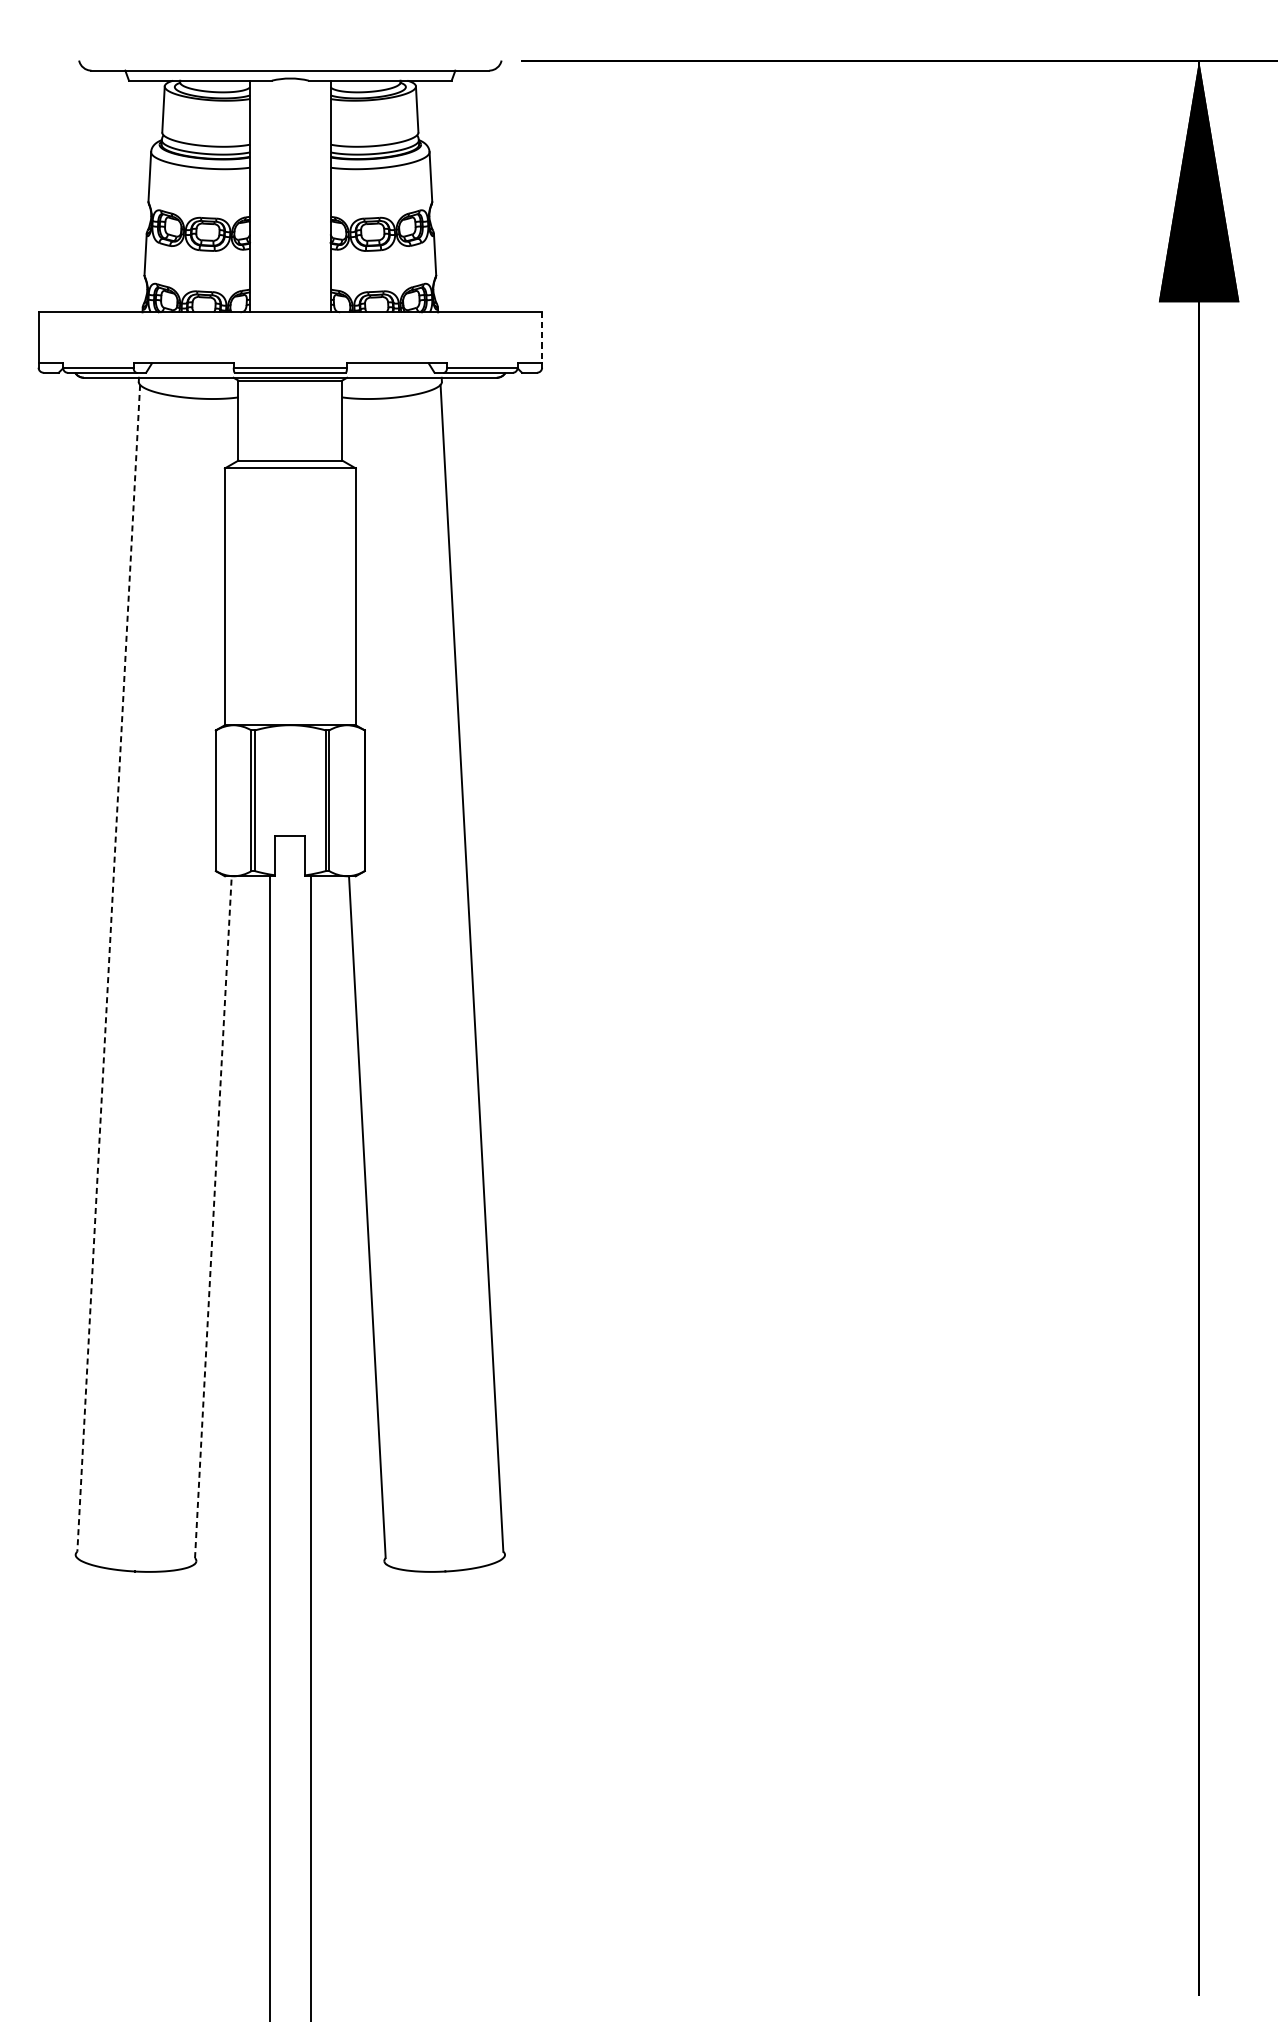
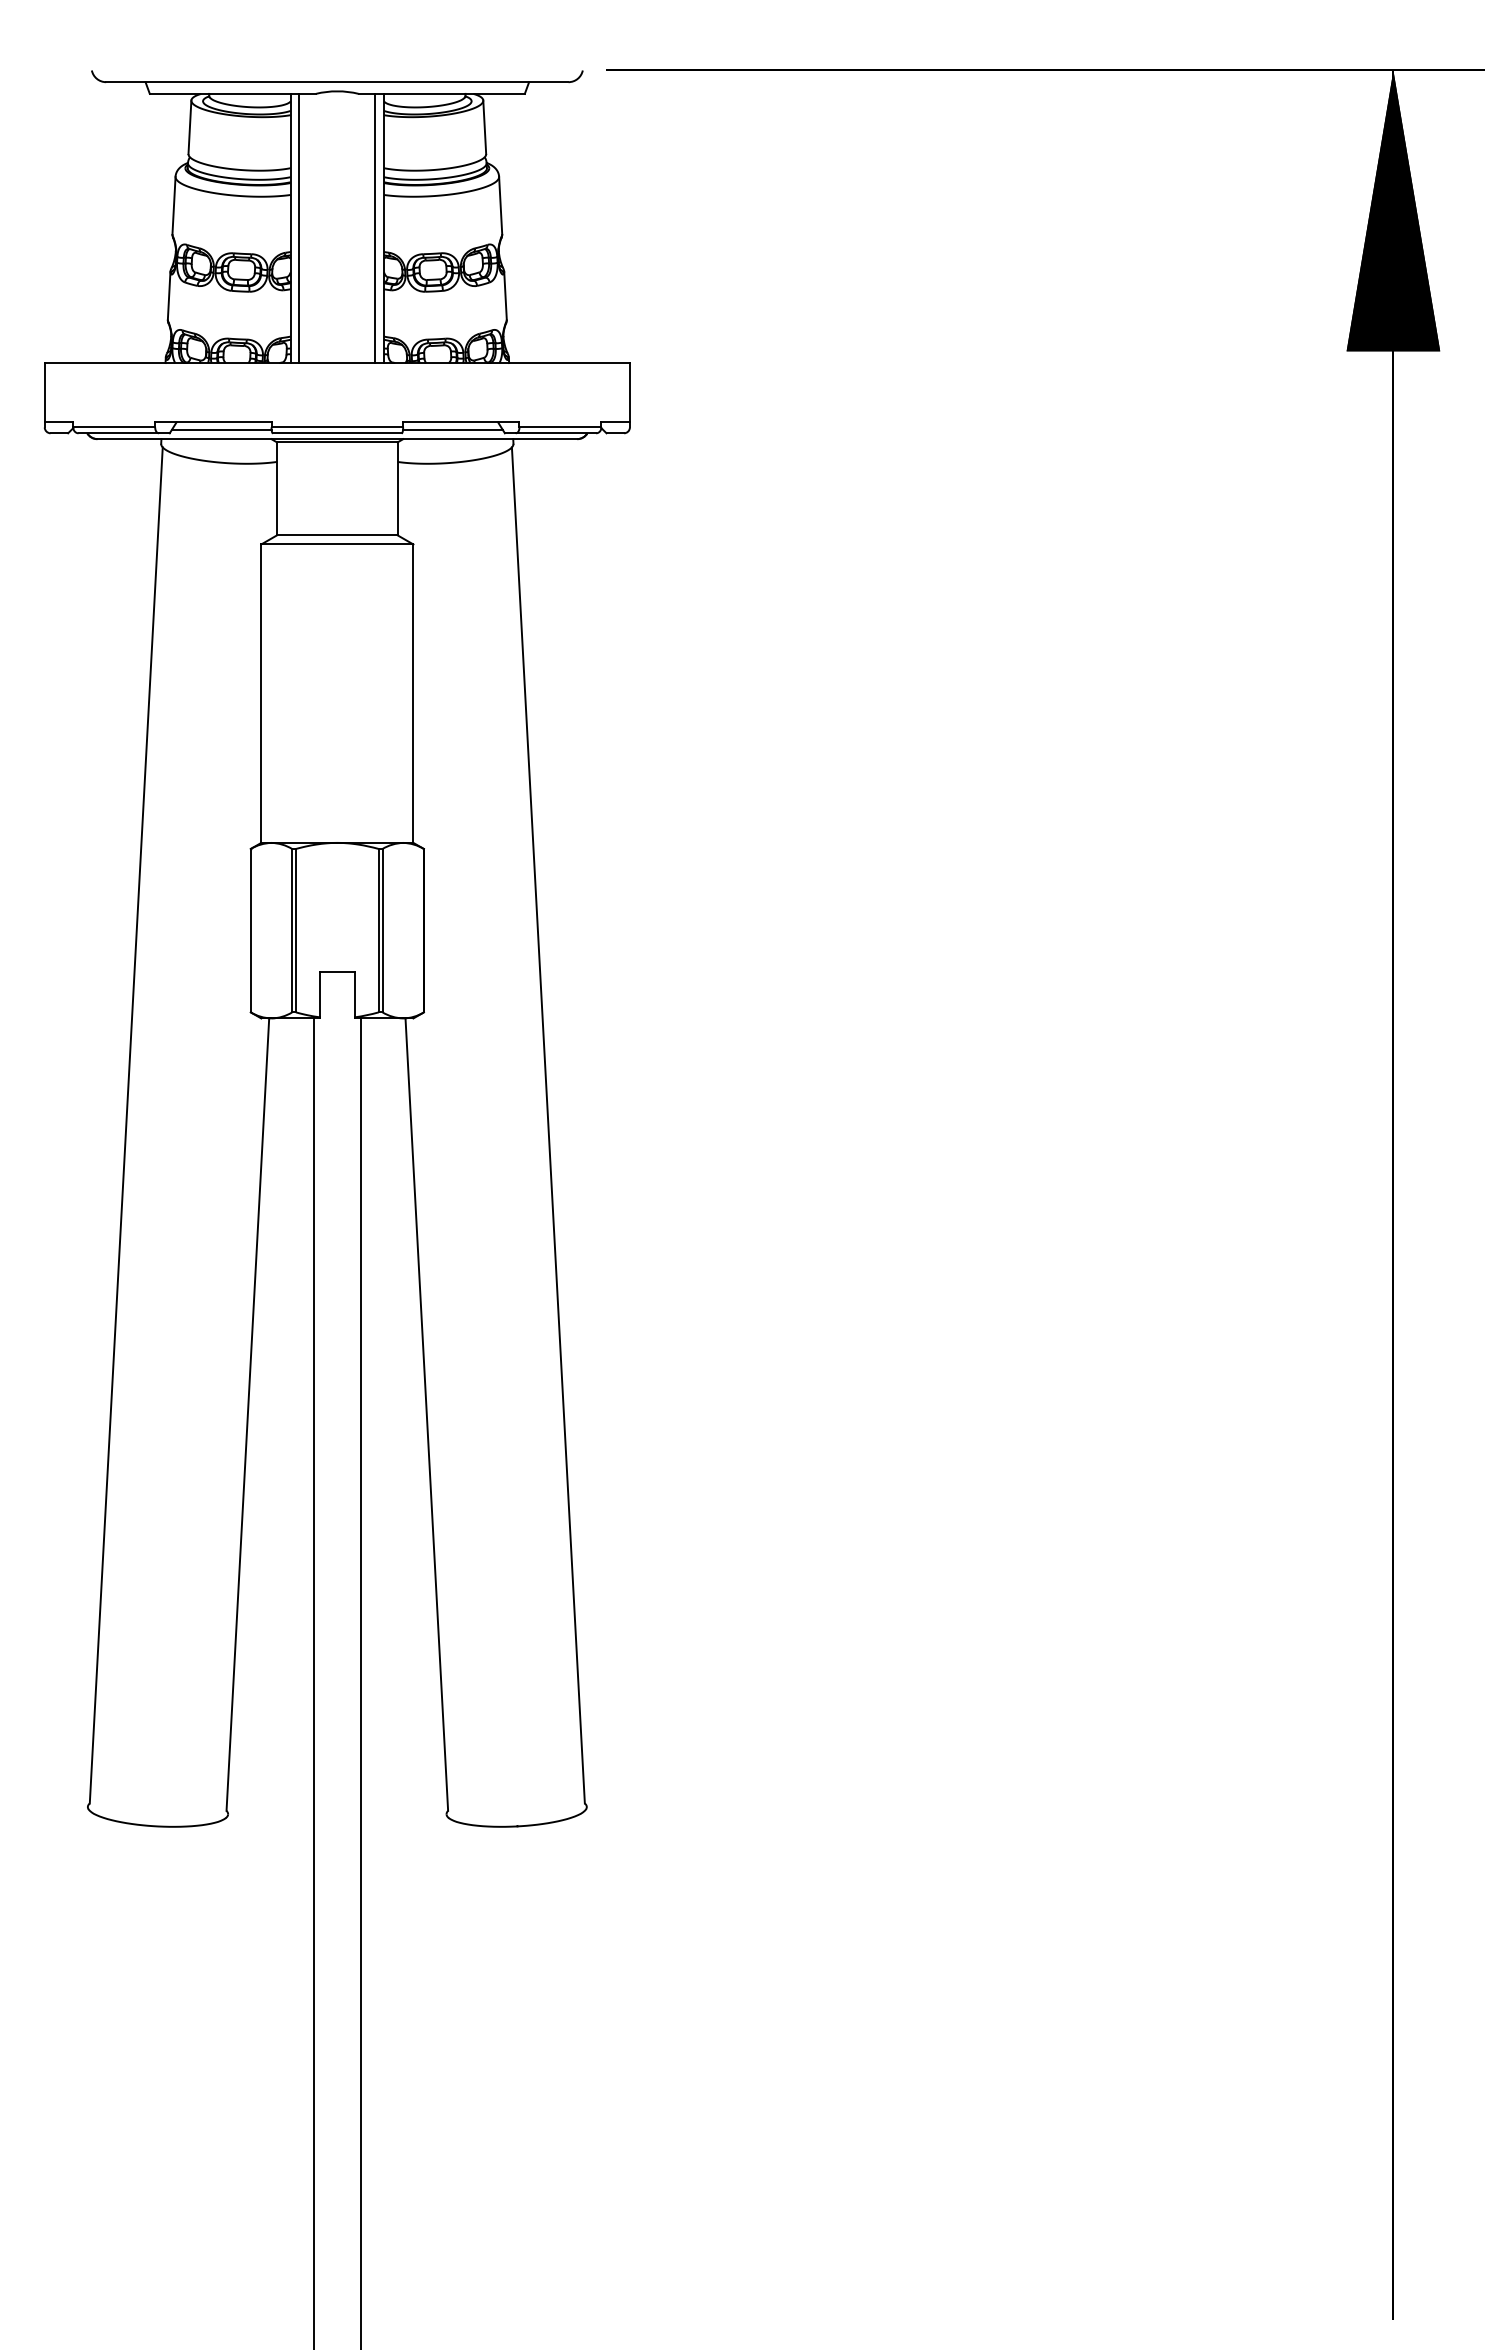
line: (257, 196) -> (299, 228), added
line: (323, 196) -> (375, 228), added
line: (541, 337) -> (629, 392), dashed -> solid
line: (190, 370) -> (221, 430), added
line: (389, 370) -> (452, 430), added
line: (108, 968) -> (126, 1125), dashed -> solid
line: (213, 1217) -> (247, 1414), dashed -> solid

